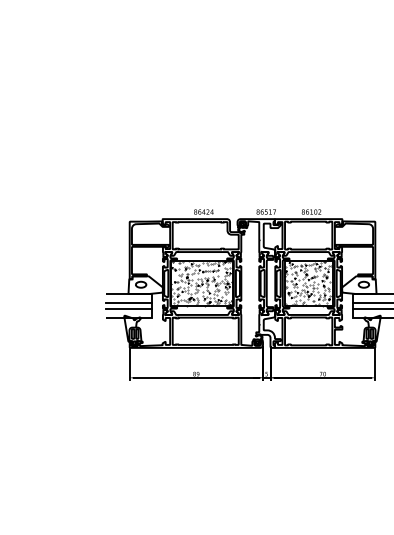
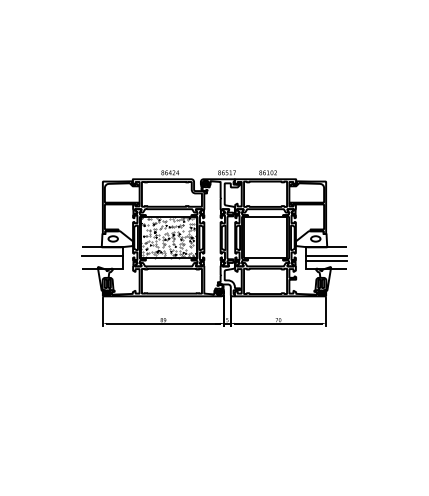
hatch: (308, 283) -> (265, 237), removed
line: (129, 308) -> (102, 260), removed

